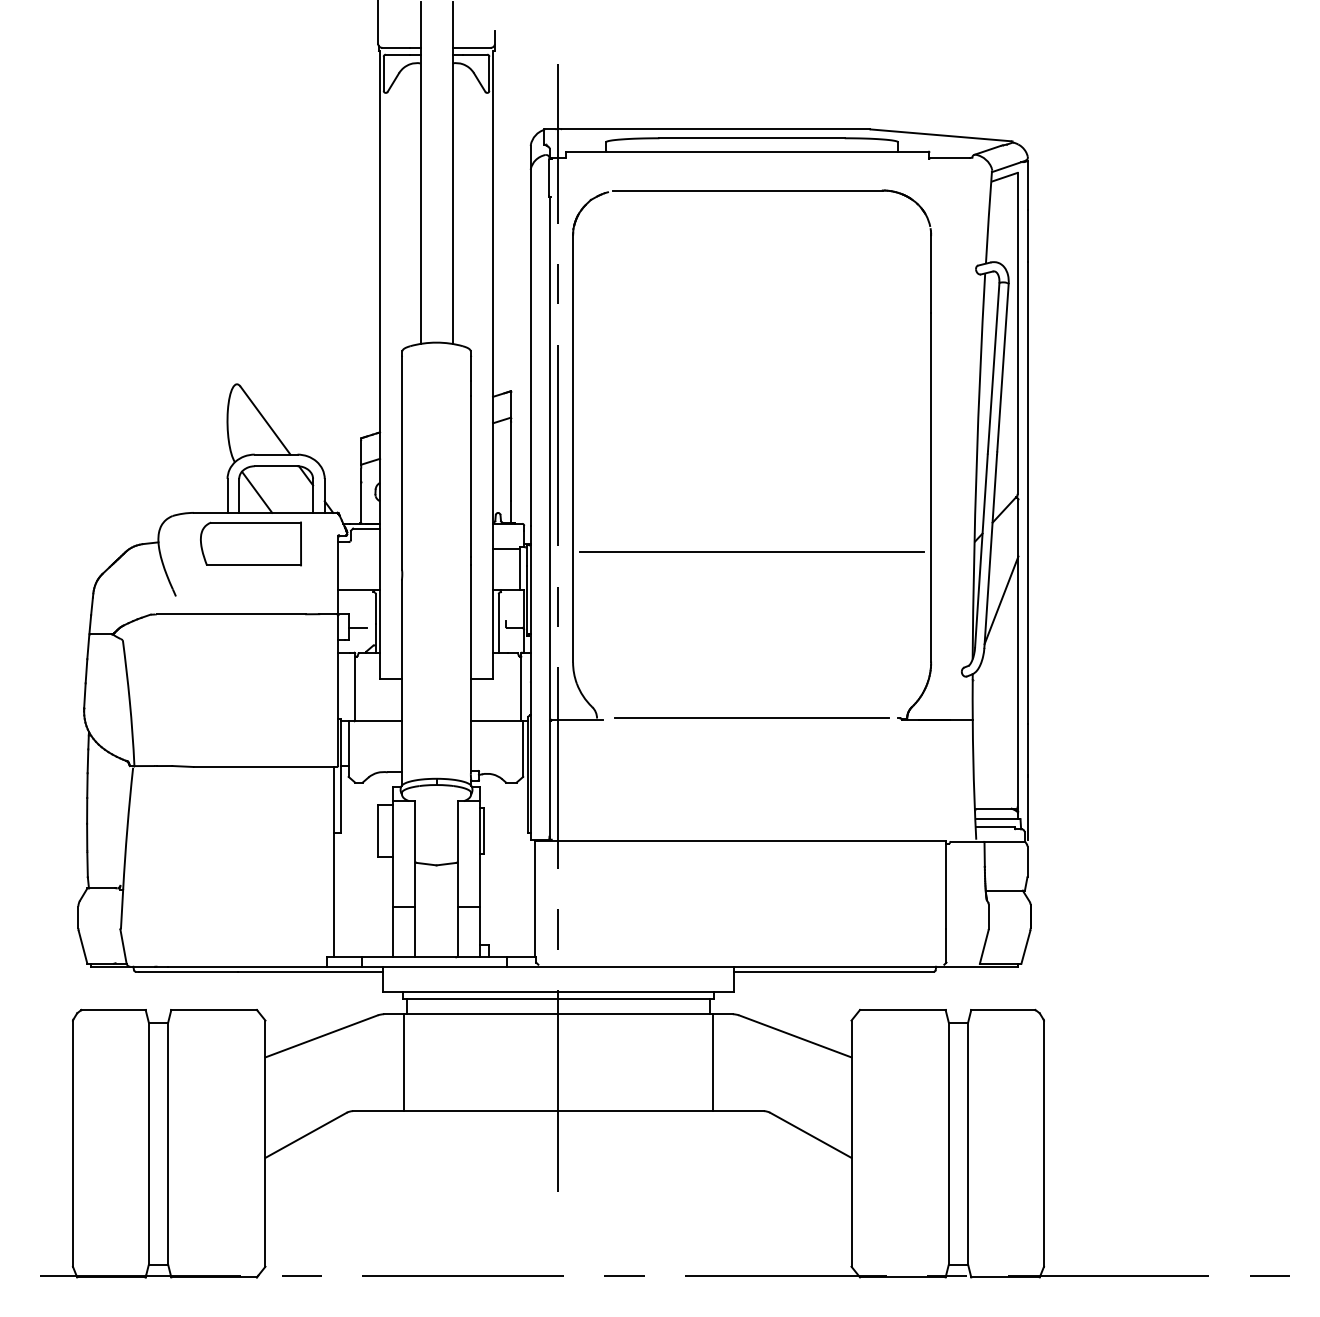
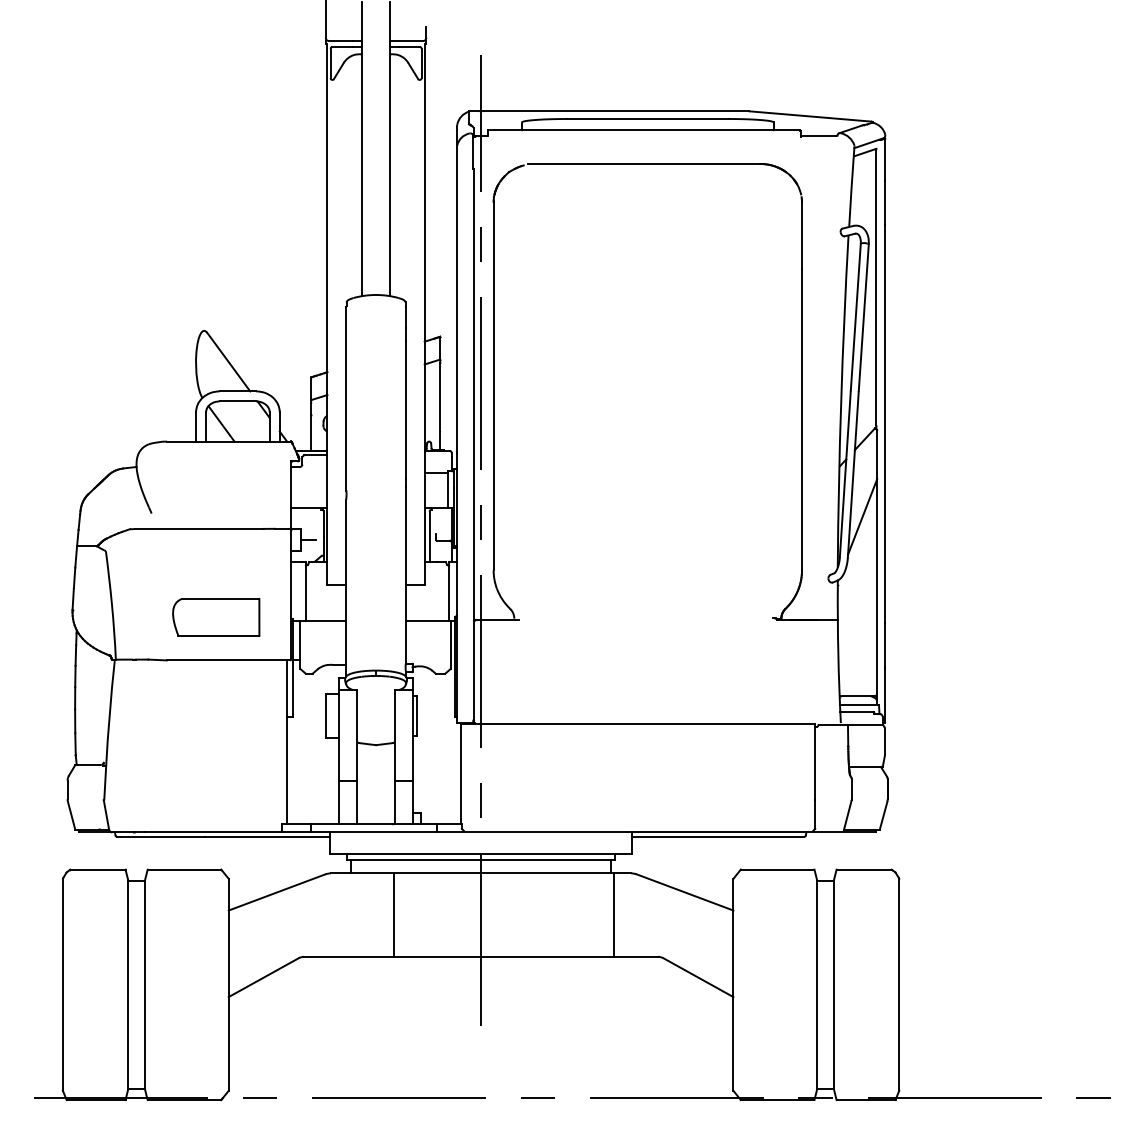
part: (250, 543) -> (215, 616), moved
line: (751, 552) -> (647, 475), removed
line: (751, 717) -> (647, 617), removed
line: (403, 1062) -> (393, 914), moved

